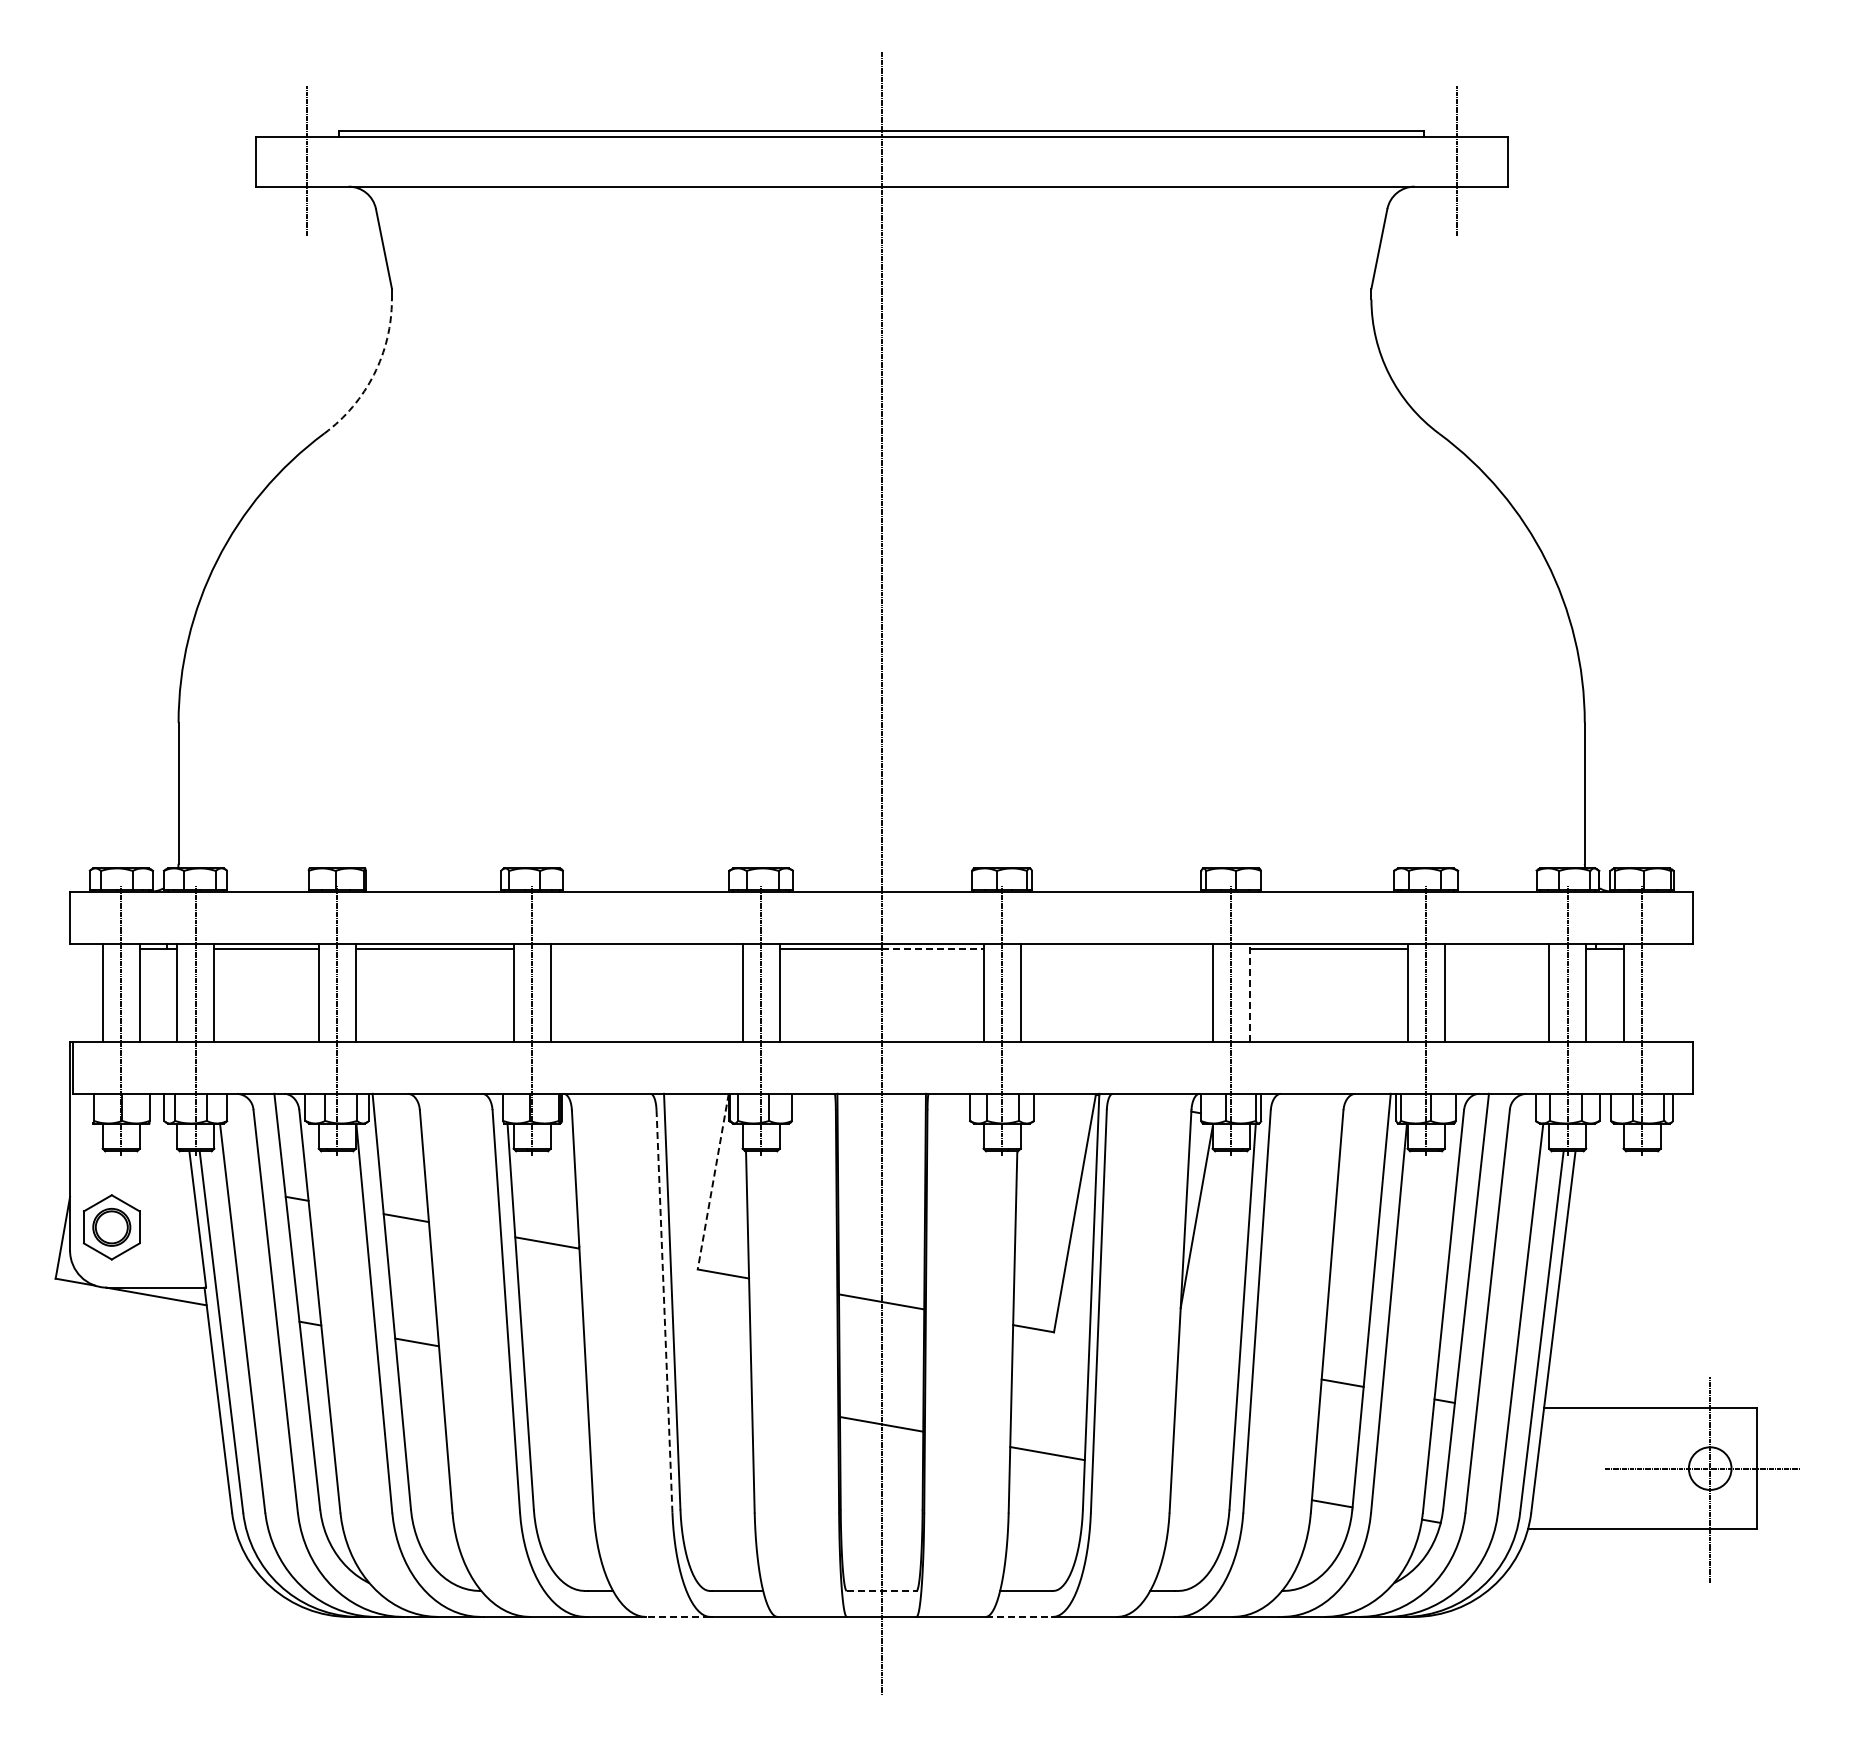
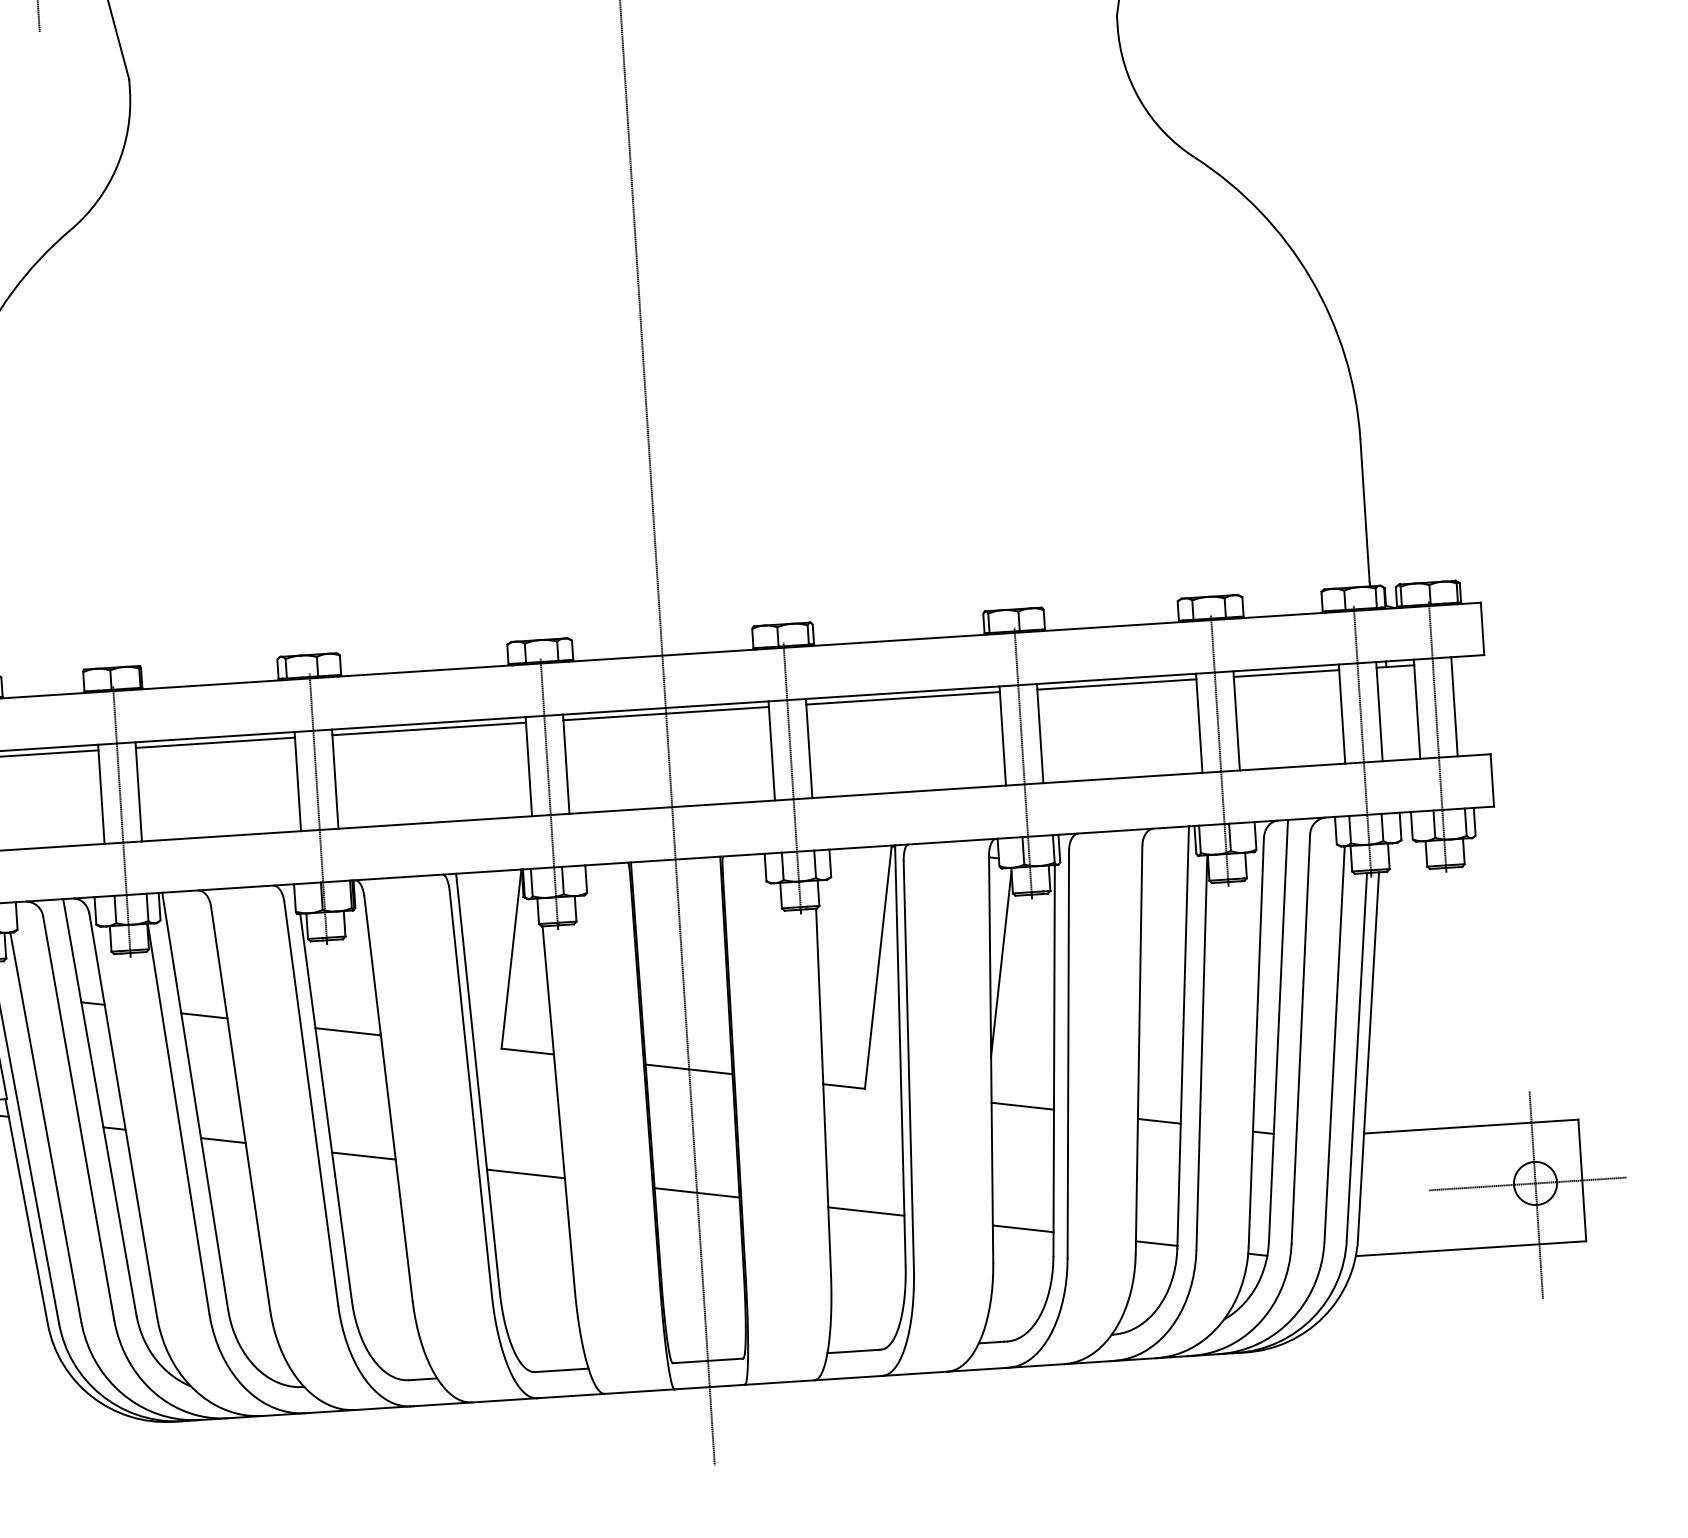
arc: (374, 374) -> (117, 167), dashed -> solid
line: (646, 949) -> (429, 729), added
line: (932, 949) -> (717, 710), dashed -> solid
line: (1116, 949) -> (902, 698), added
line: (1496, 949) -> (1286, 673), added
line: (1249, 992) -> (1039, 733), dashed -> solid
line: (1660, 992) -> (1454, 706), added
line: (713, 1182) -> (511, 959), dashed -> solid
line: (664, 1310) -> (470, 1092), dashed -> solid
line: (1208, 1359) -> (1022, 1106), added
line: (554, 1366) -> (363, 1155), added
line: (713, 1394) -> (525, 1173), added
line: (1201, 1480) -> (1023, 1228), added
line: (881, 1590) -> (707, 1360), dashed -> solid
line: (677, 1616) -> (503, 1399), dashed -> solid
line: (1018, 1616) -> (847, 1377), dashed -> solid

